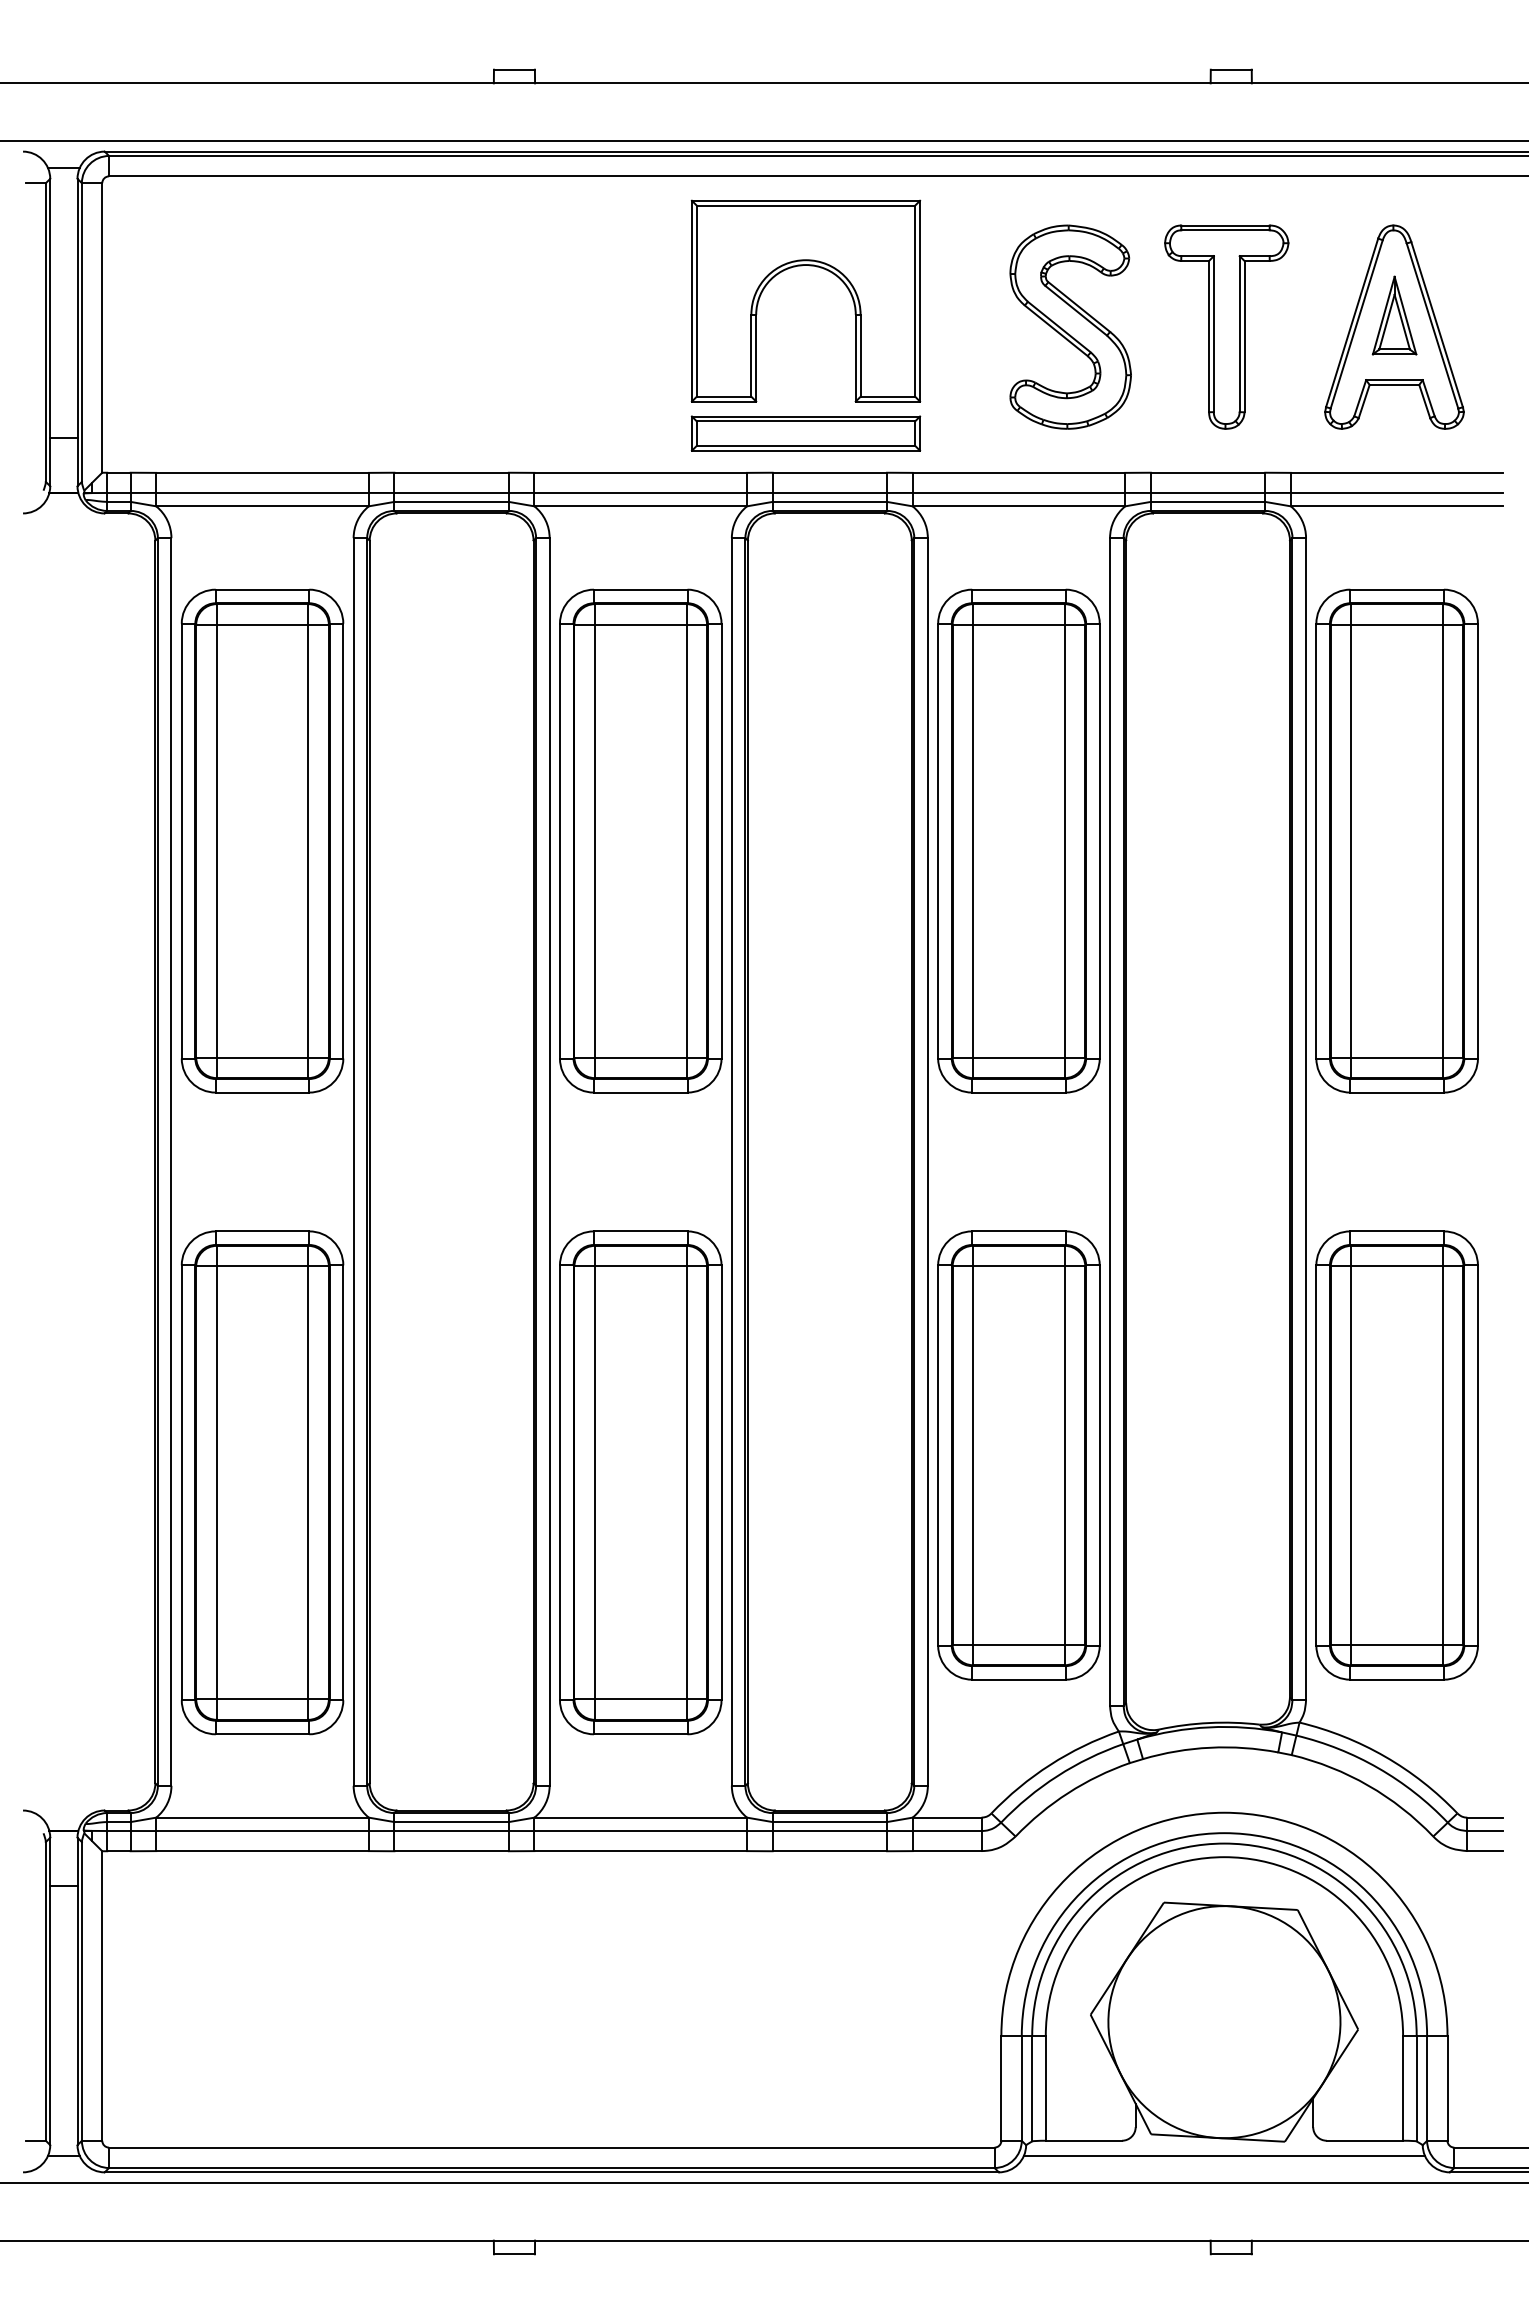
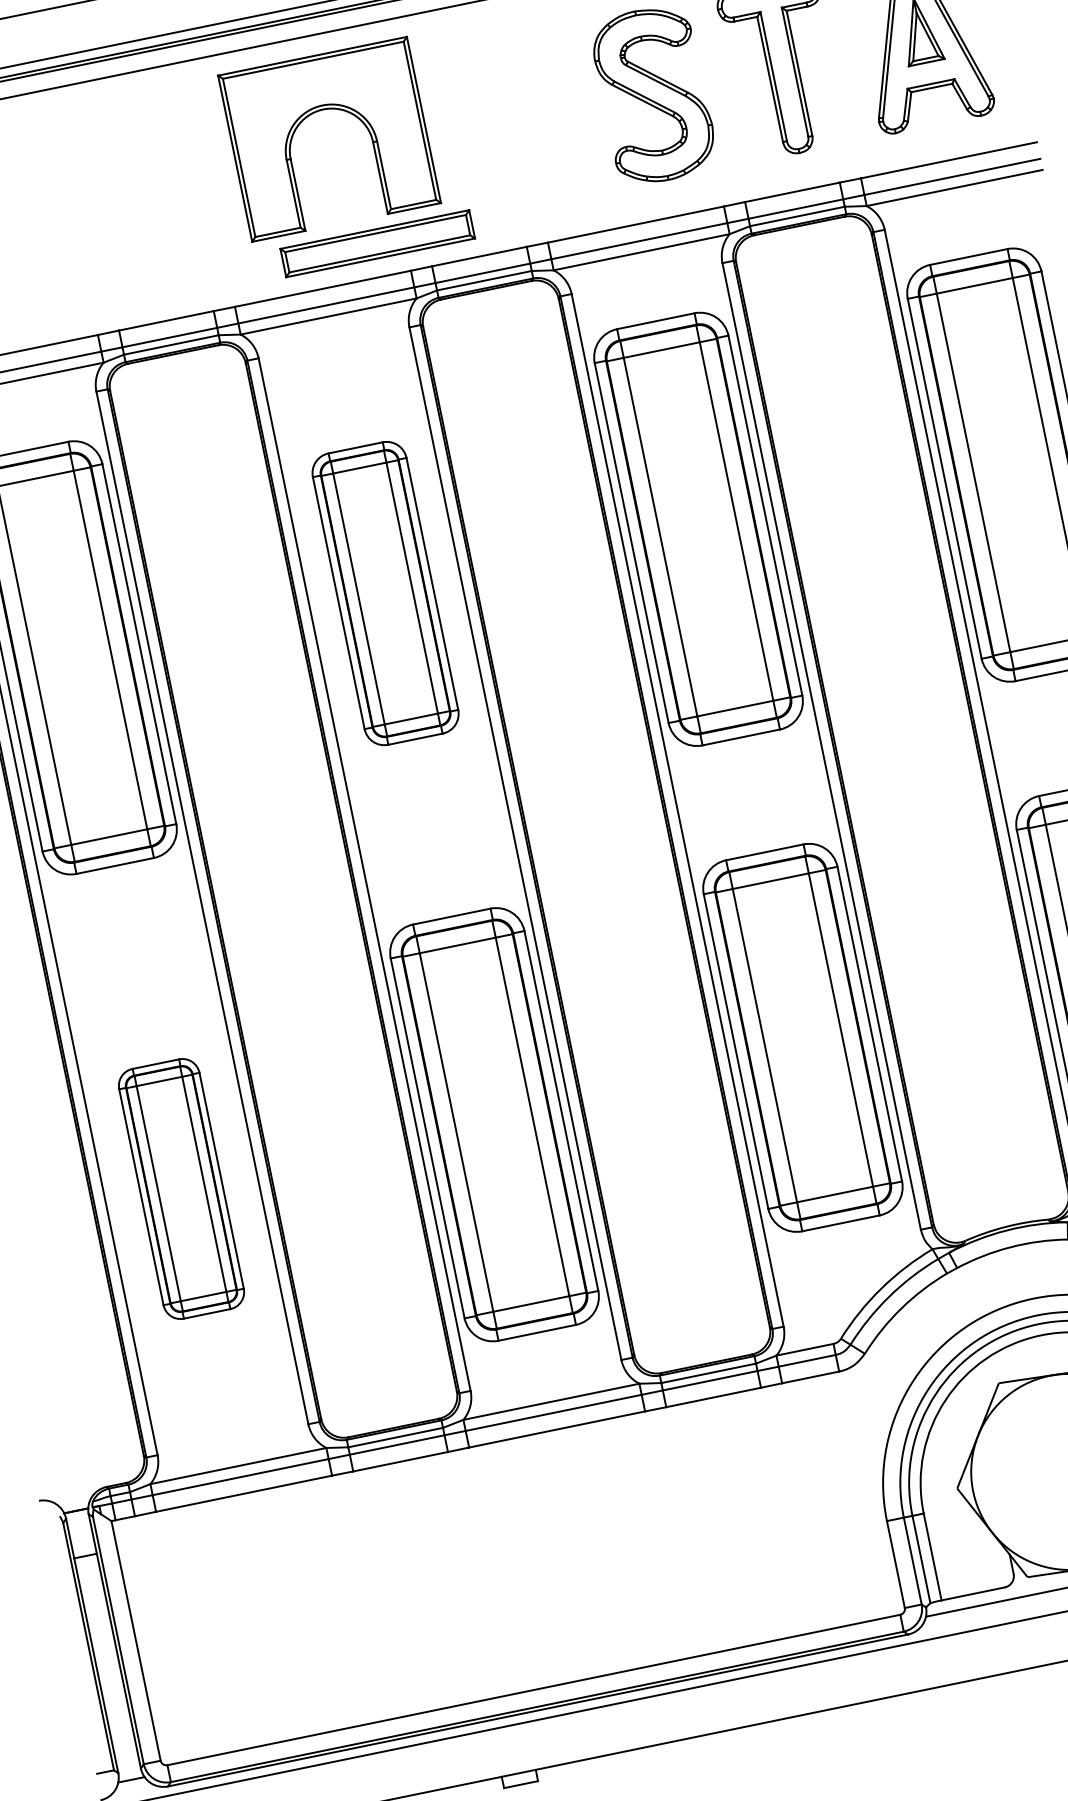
part: (802, 266) -> (320, 111), moved
part: (805, 433) -> (377, 243), moved
part: (640, 840) -> (385, 593), size x0.7
part: (262, 1482) -> (181, 1188), size x0.6

